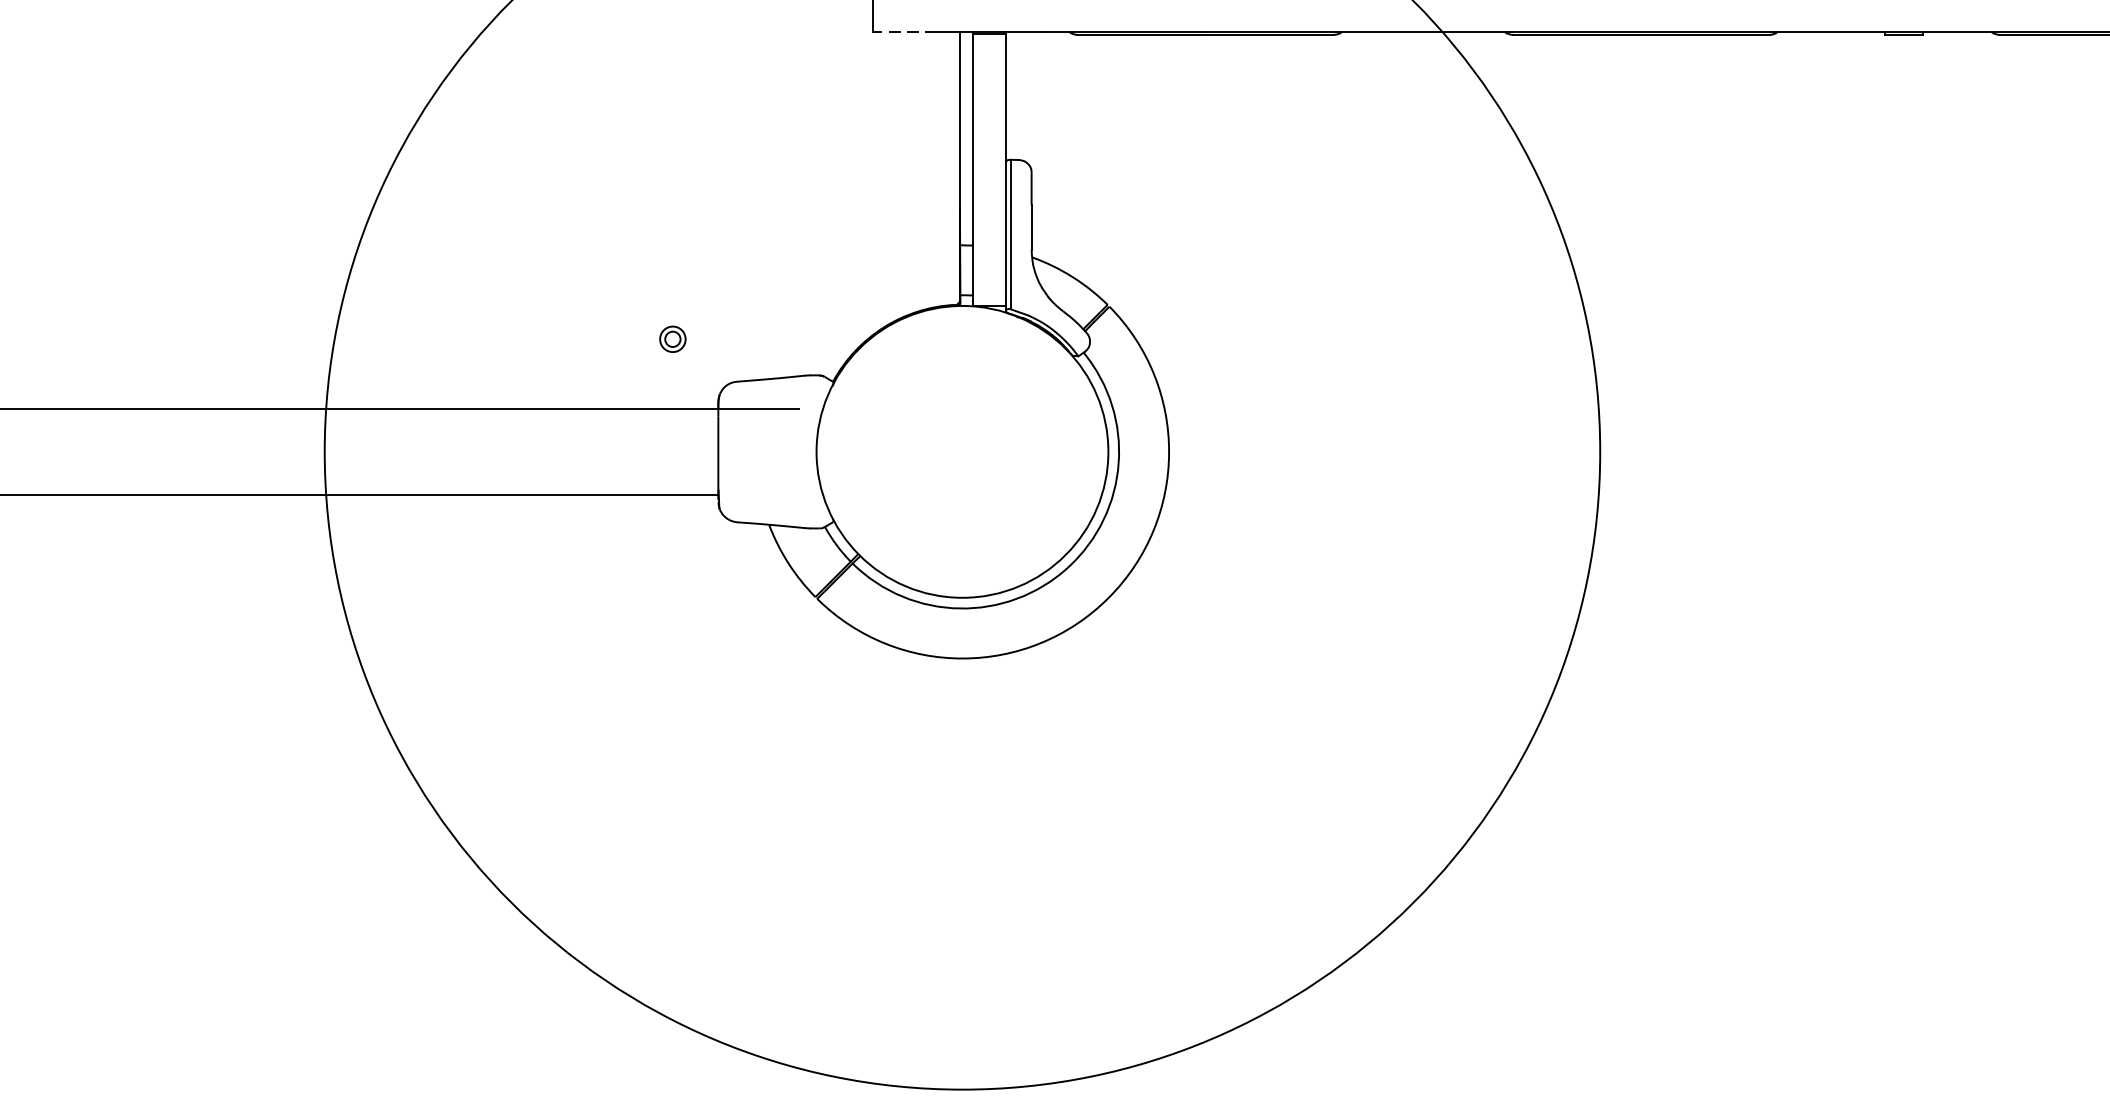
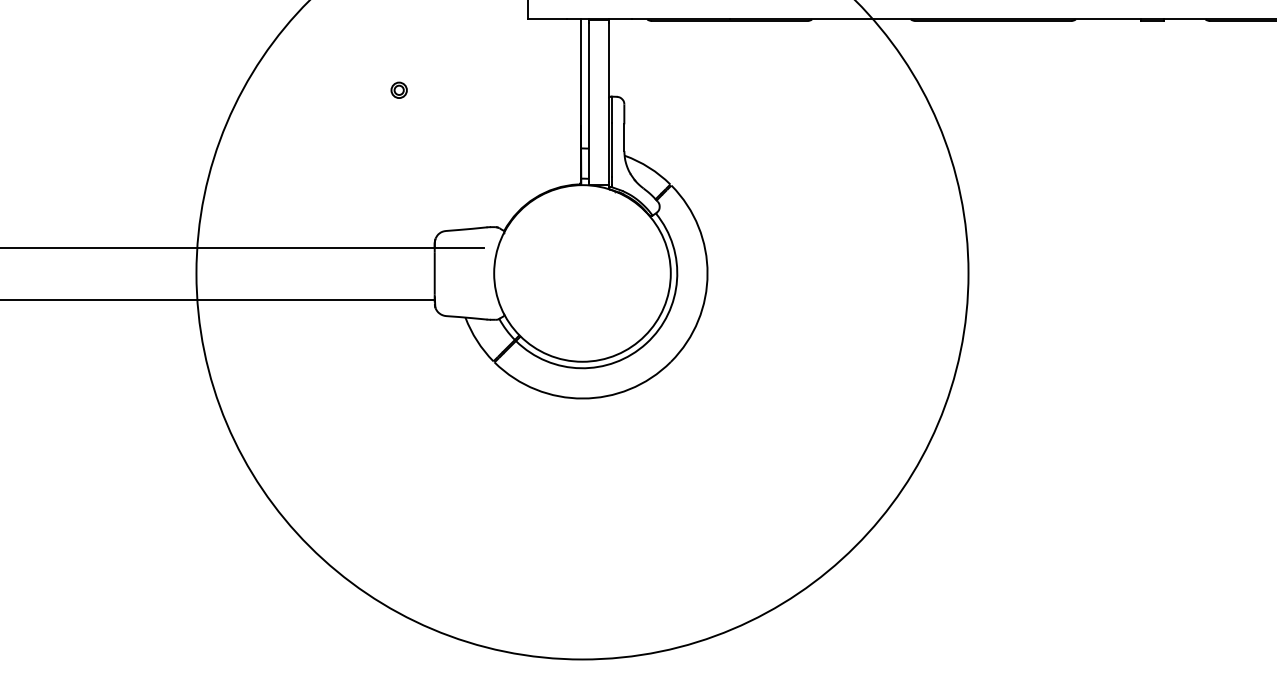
line: (904, 32) -> (547, 19), dashed -> solid
part: (671, 337) -> (398, 89), moved

